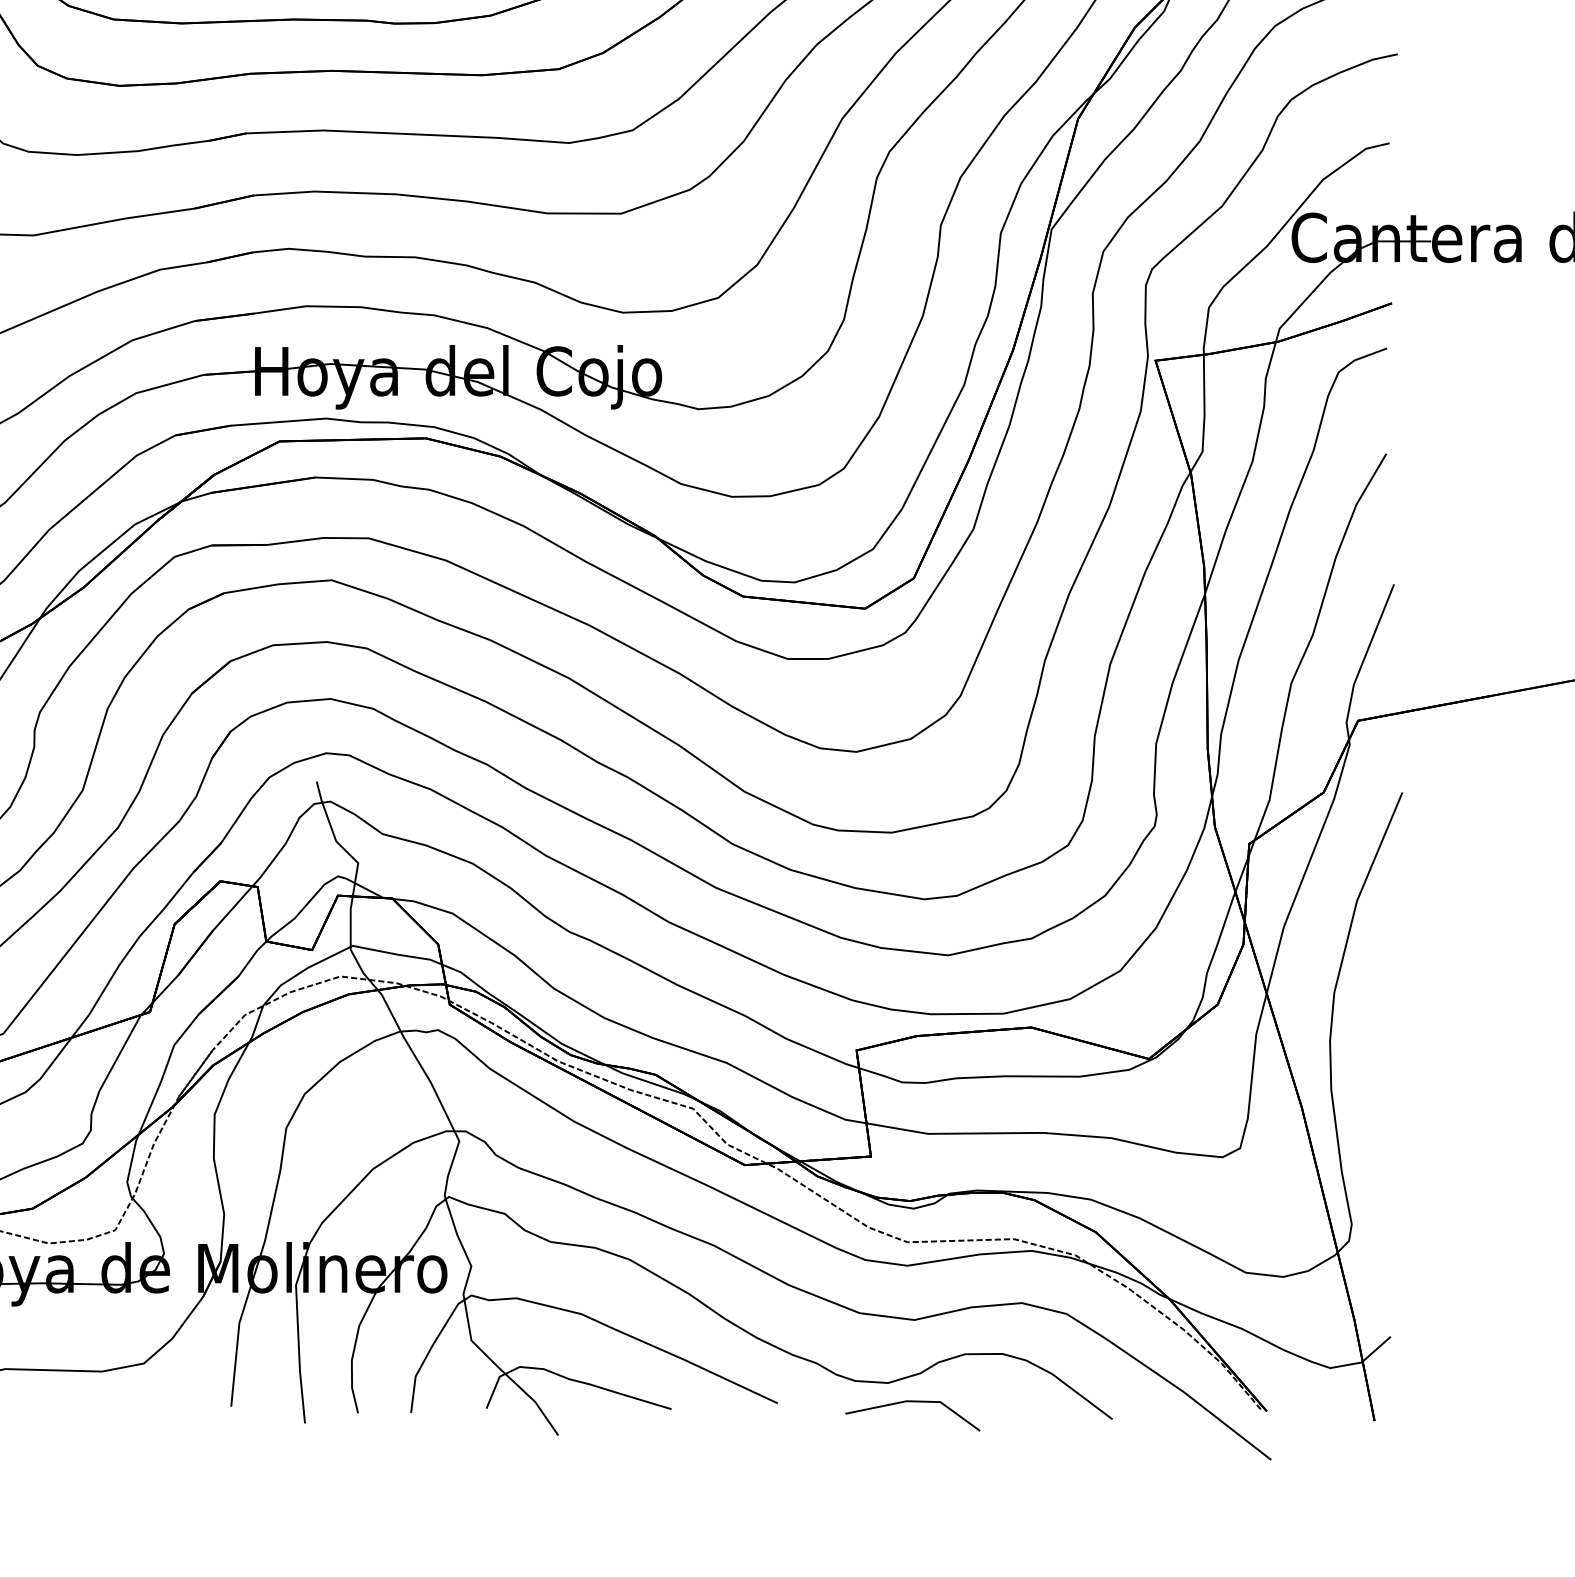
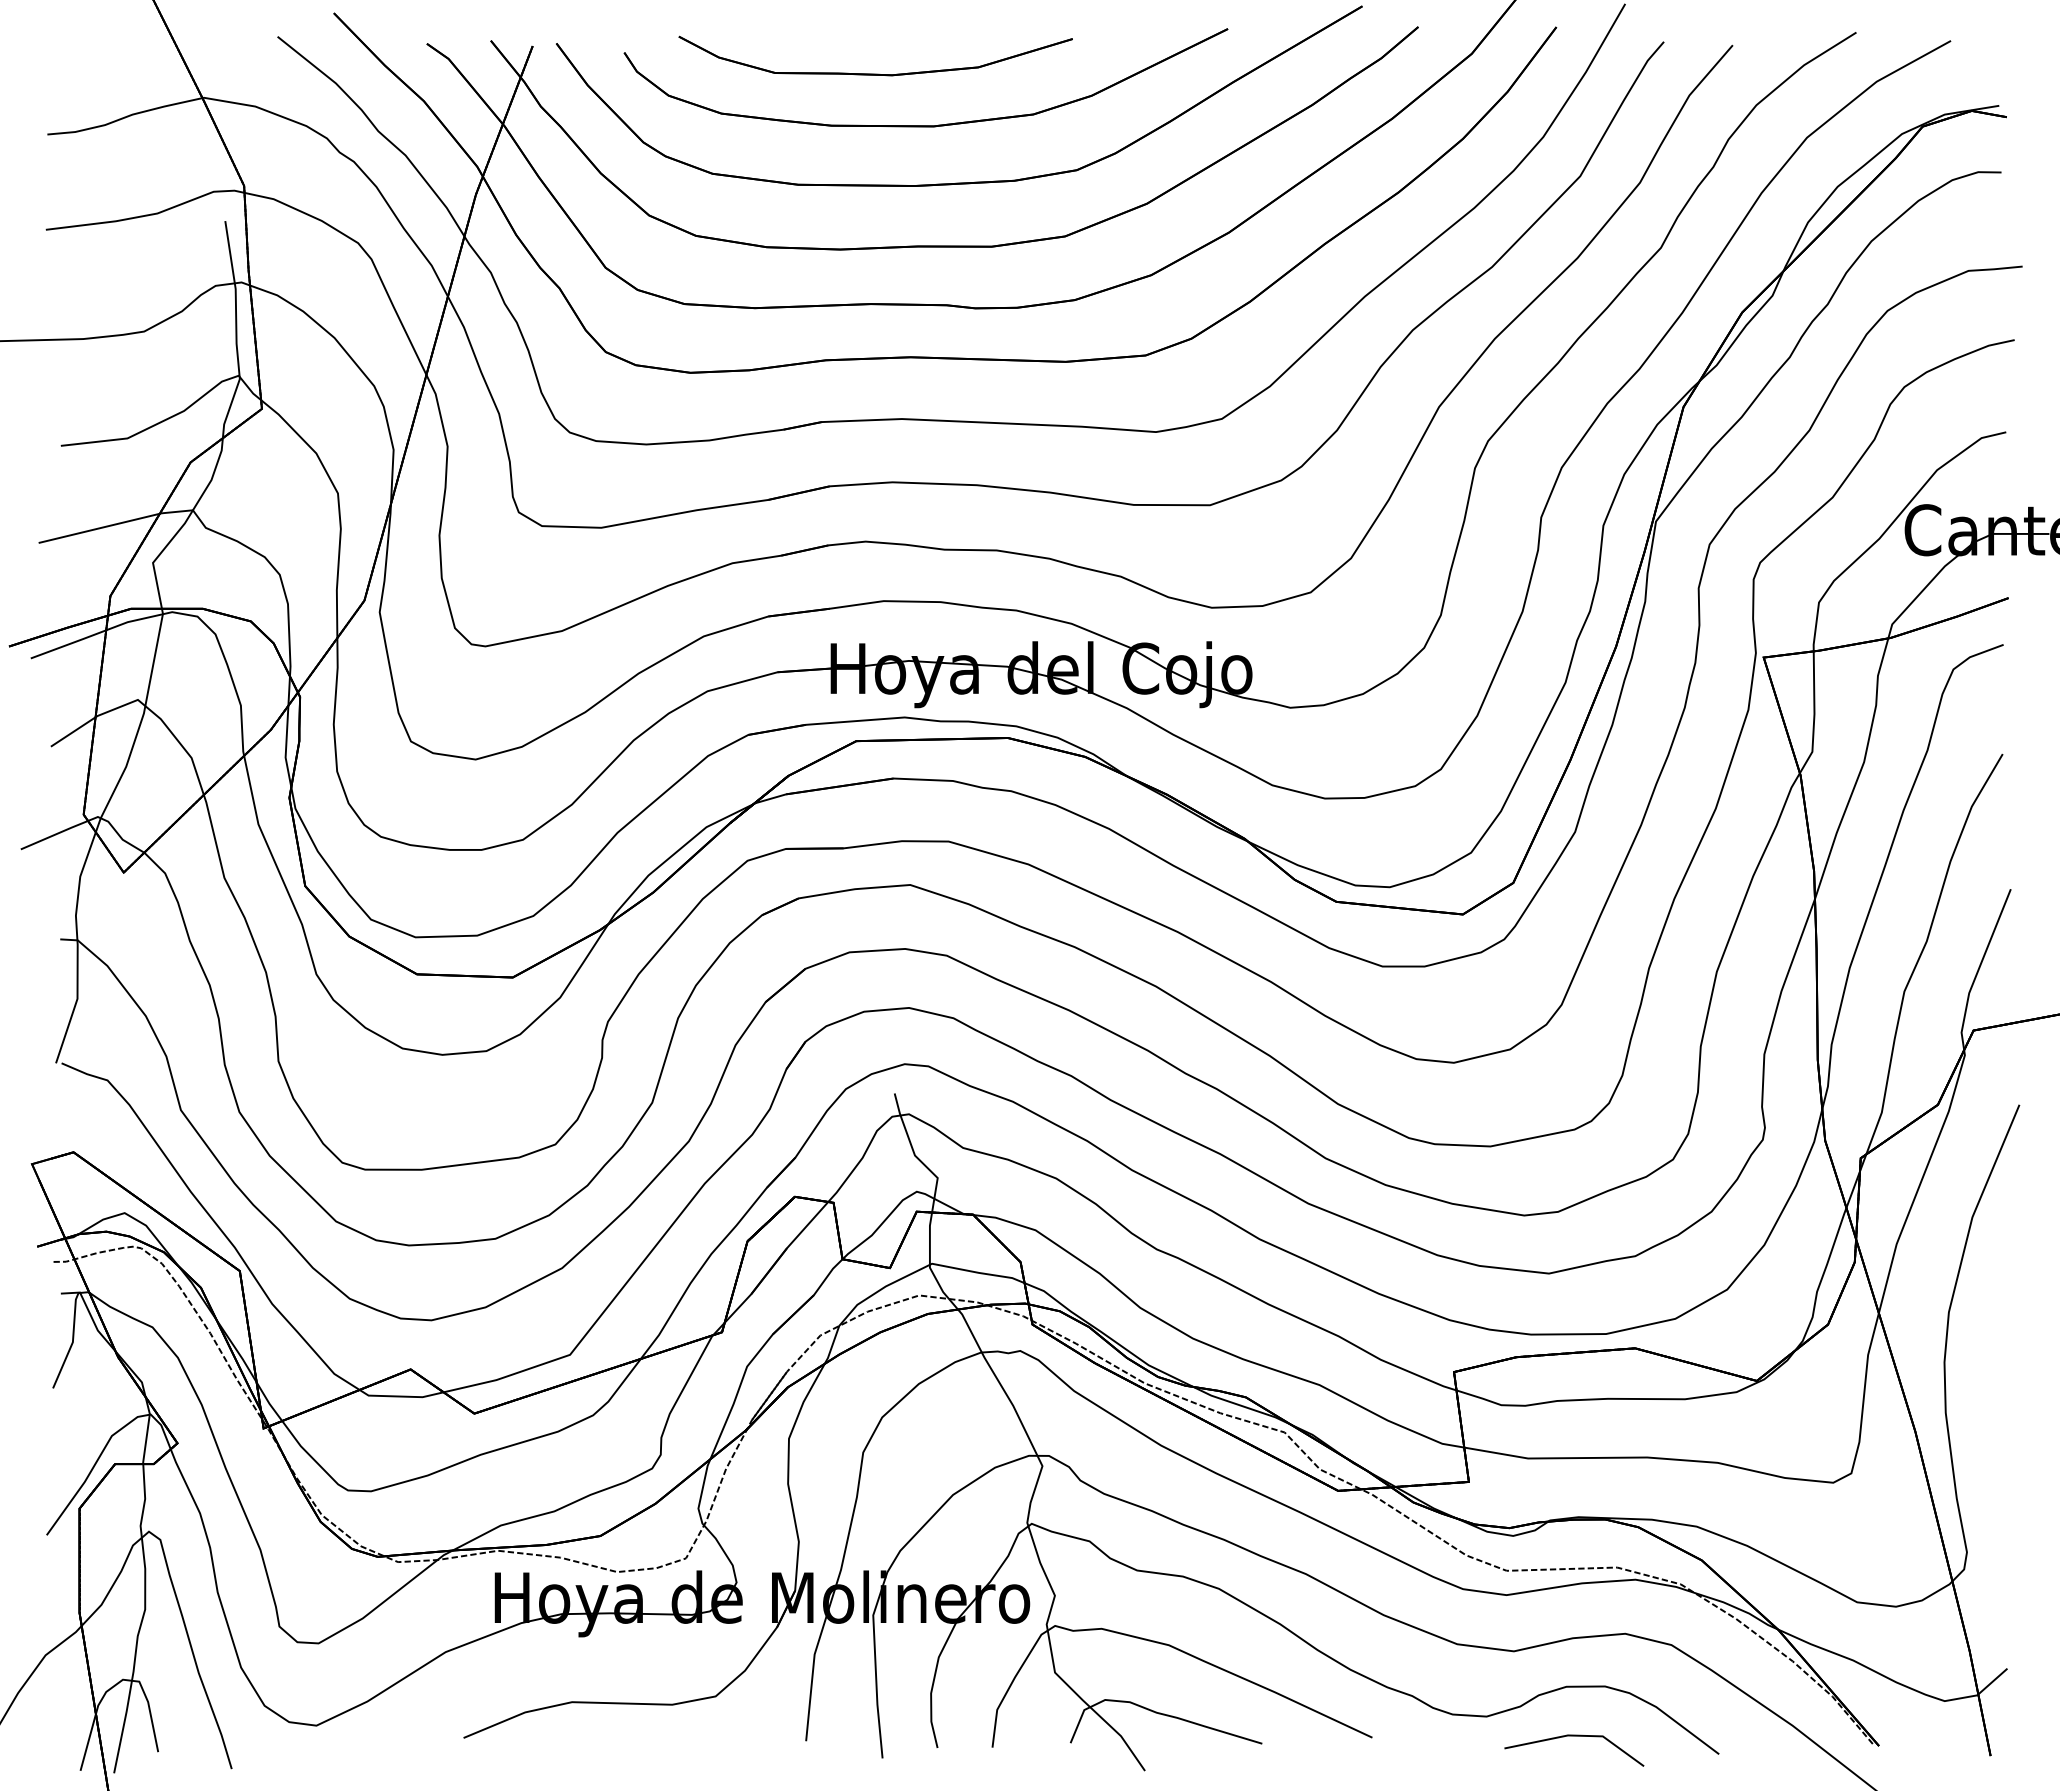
line: (913, 1402) -> (1574, 1736), moved

